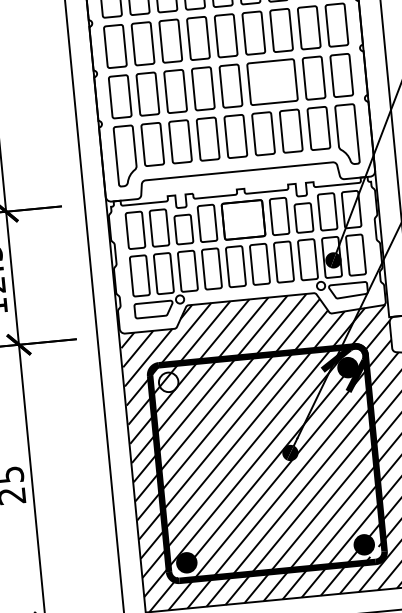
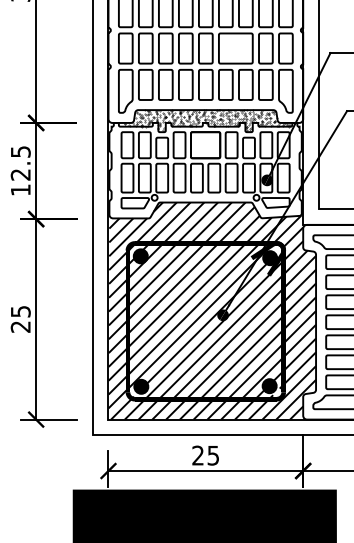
hatch: (242, 185) -> (207, 120), added
fill: (168, 382) -> (140, 256), added

